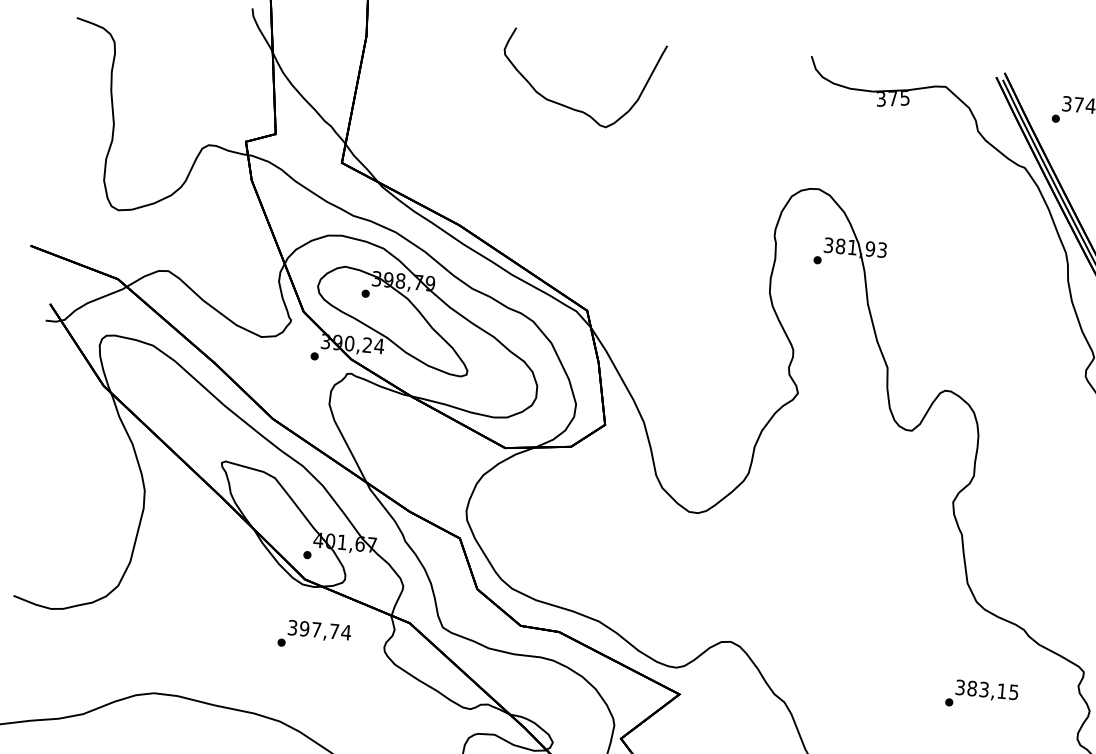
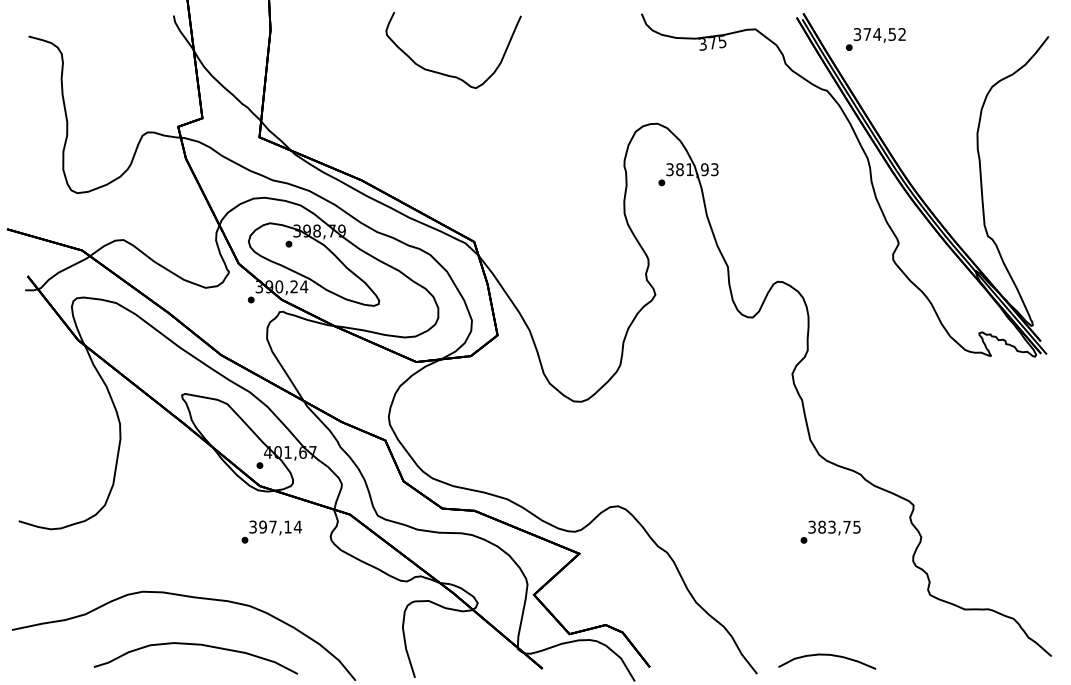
text: (333, 630) -> (287, 526), 397,74 -> 397,14
text: (1001, 690) -> (846, 526), 383,15 -> 383,75

